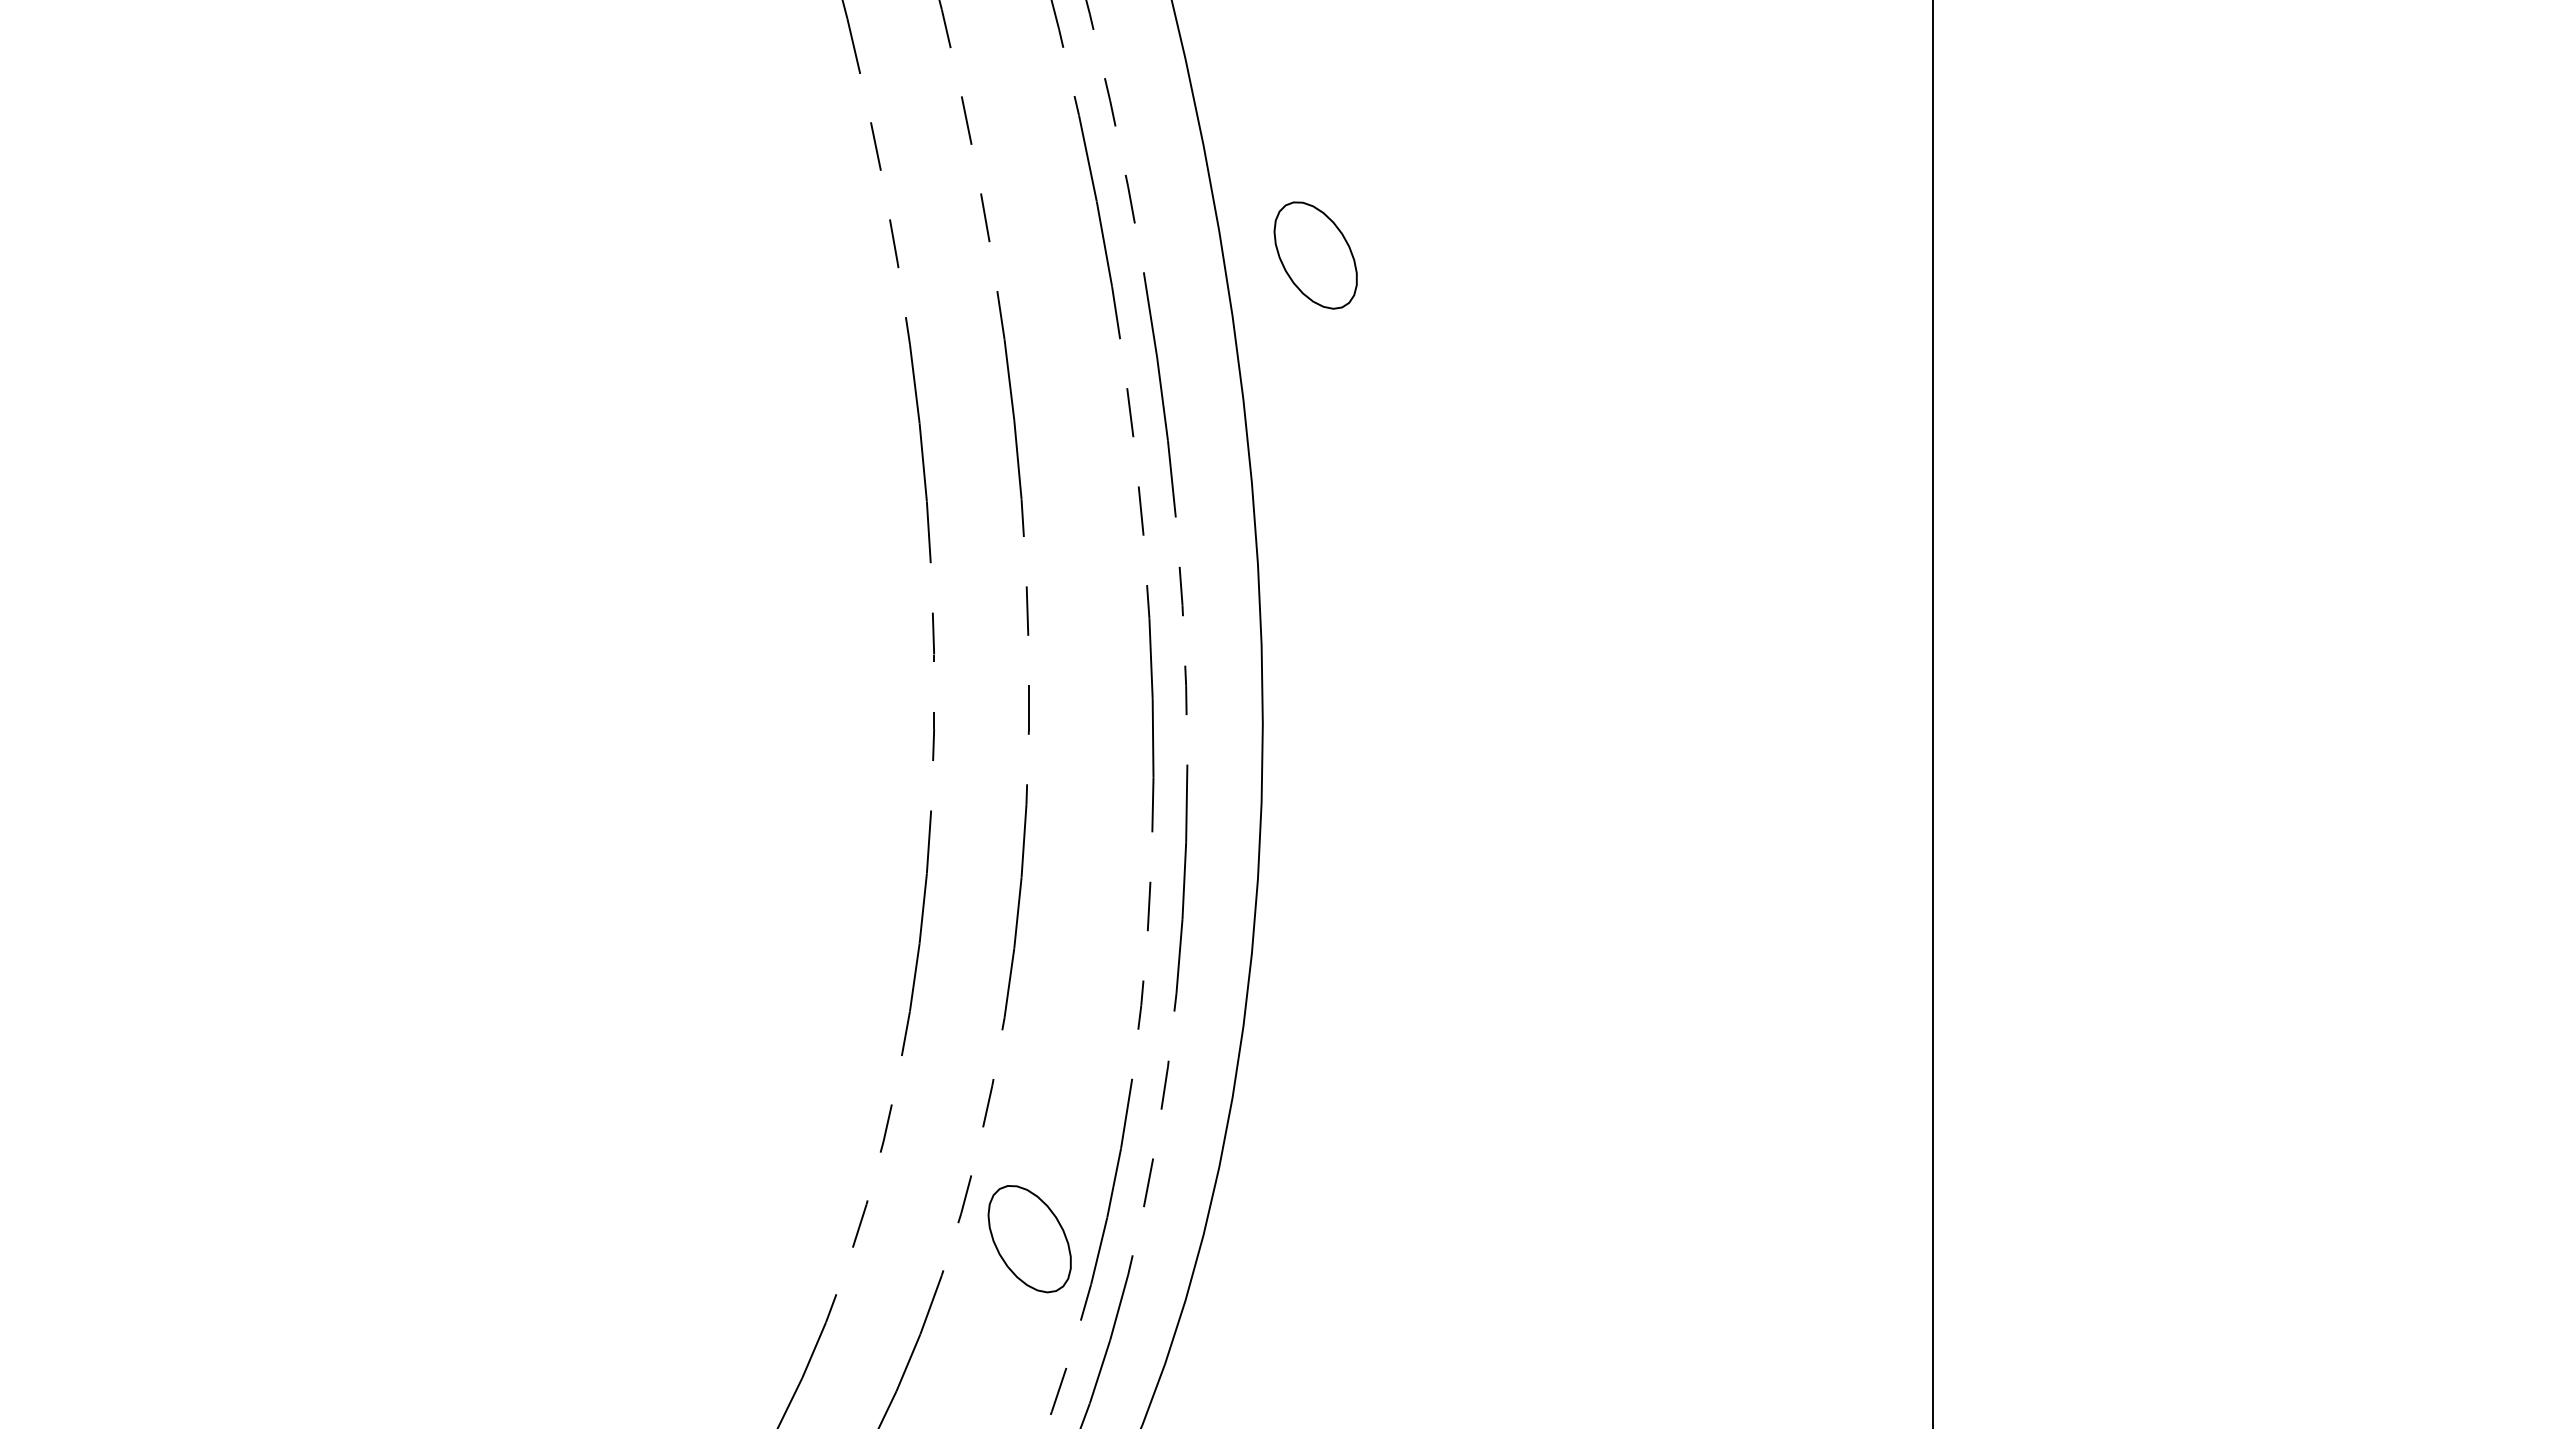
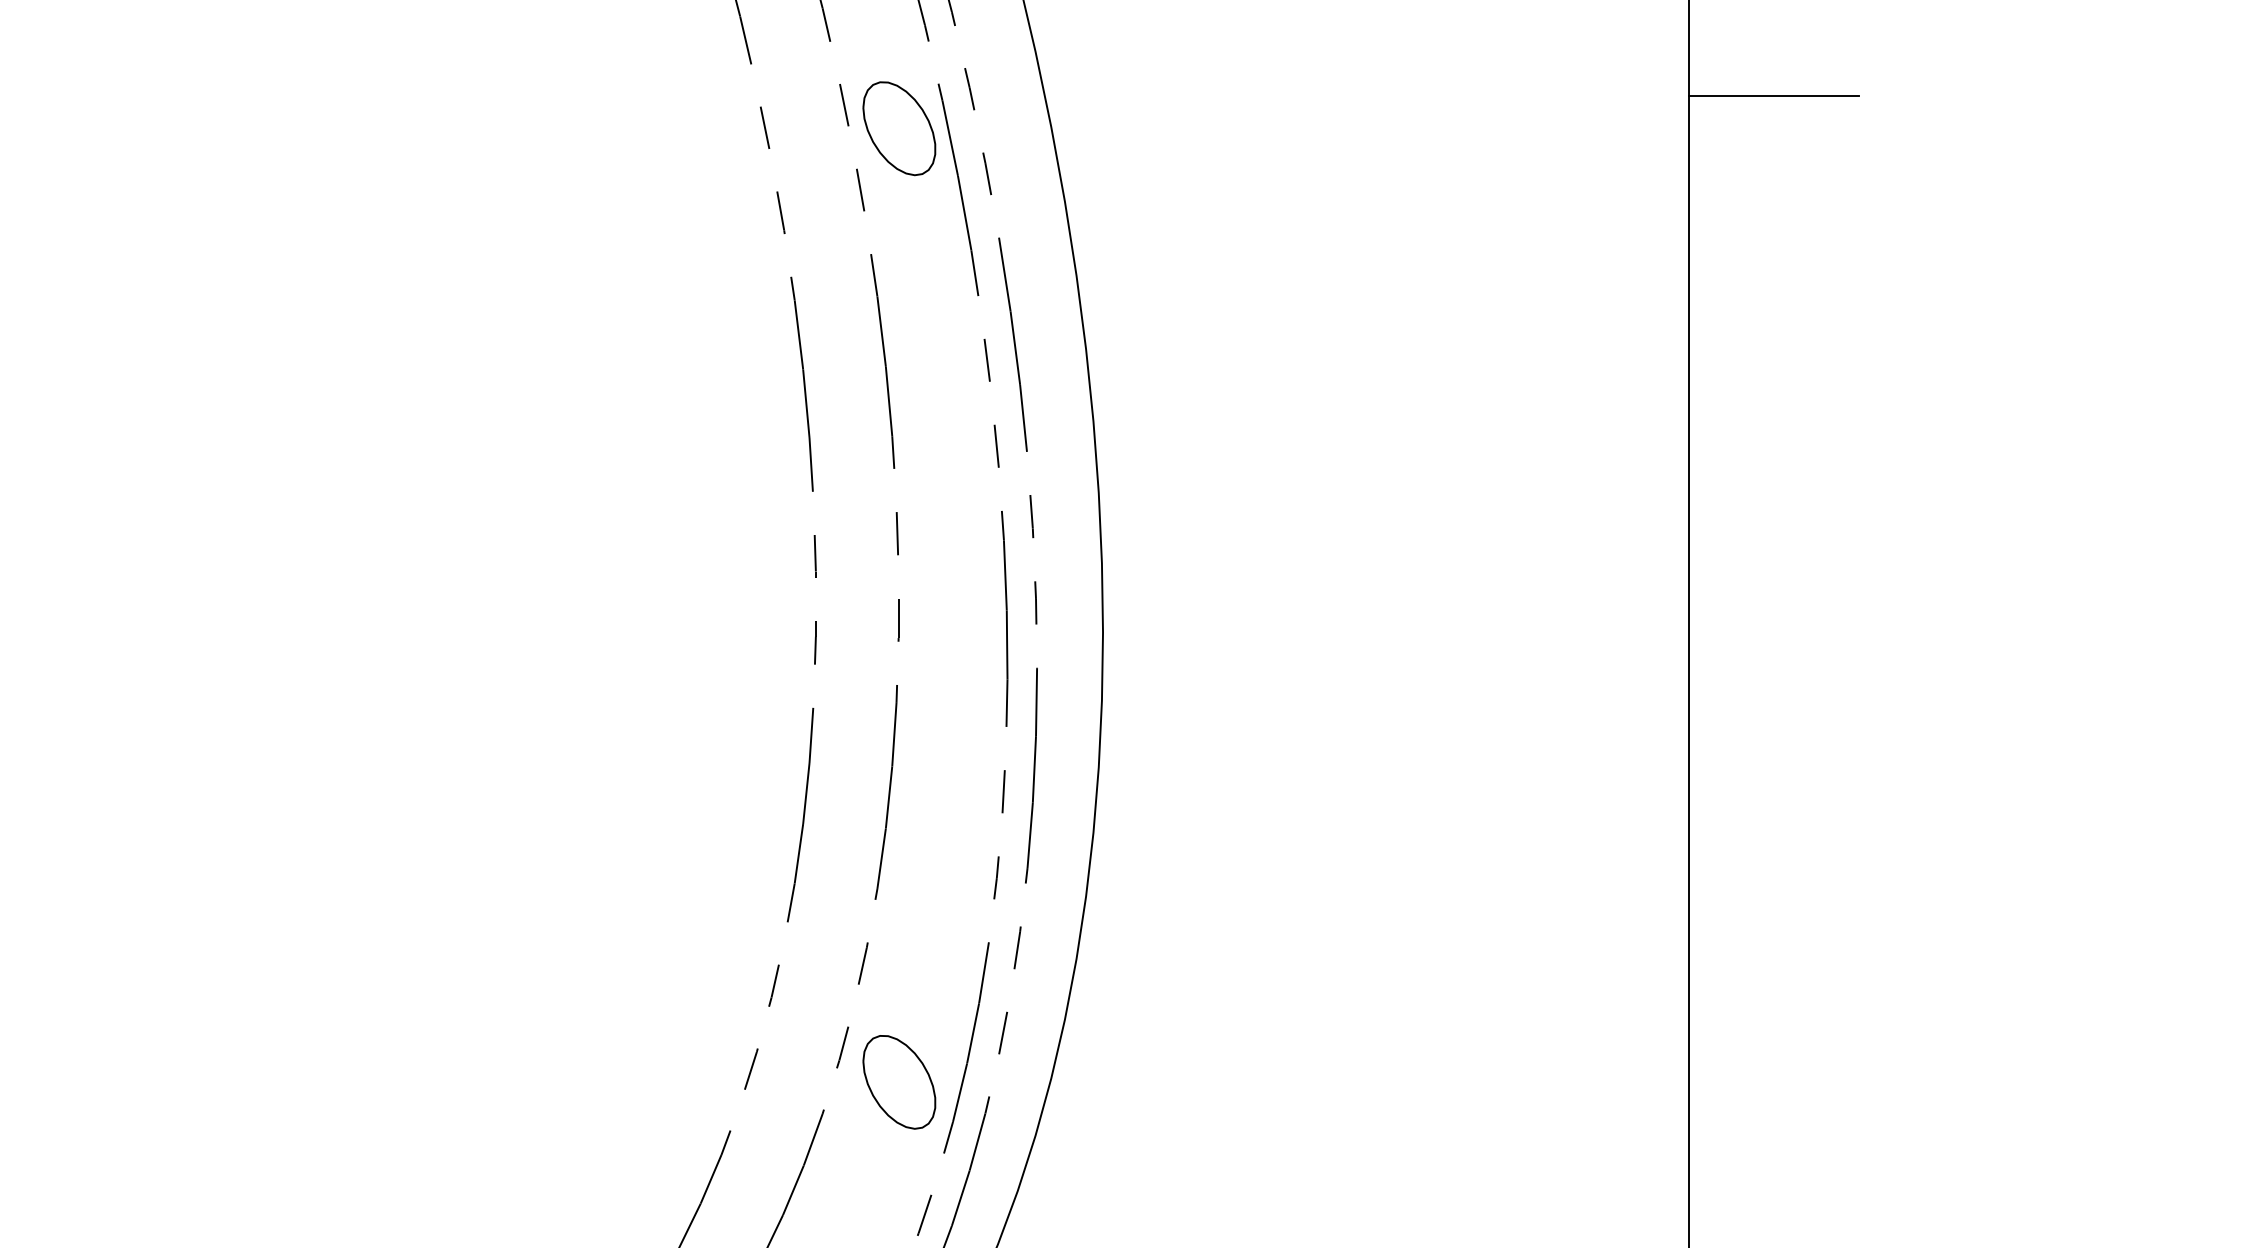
line: (2030, 110) -> (1773, 96), added
part: (1315, 255) -> (899, 128), moved

